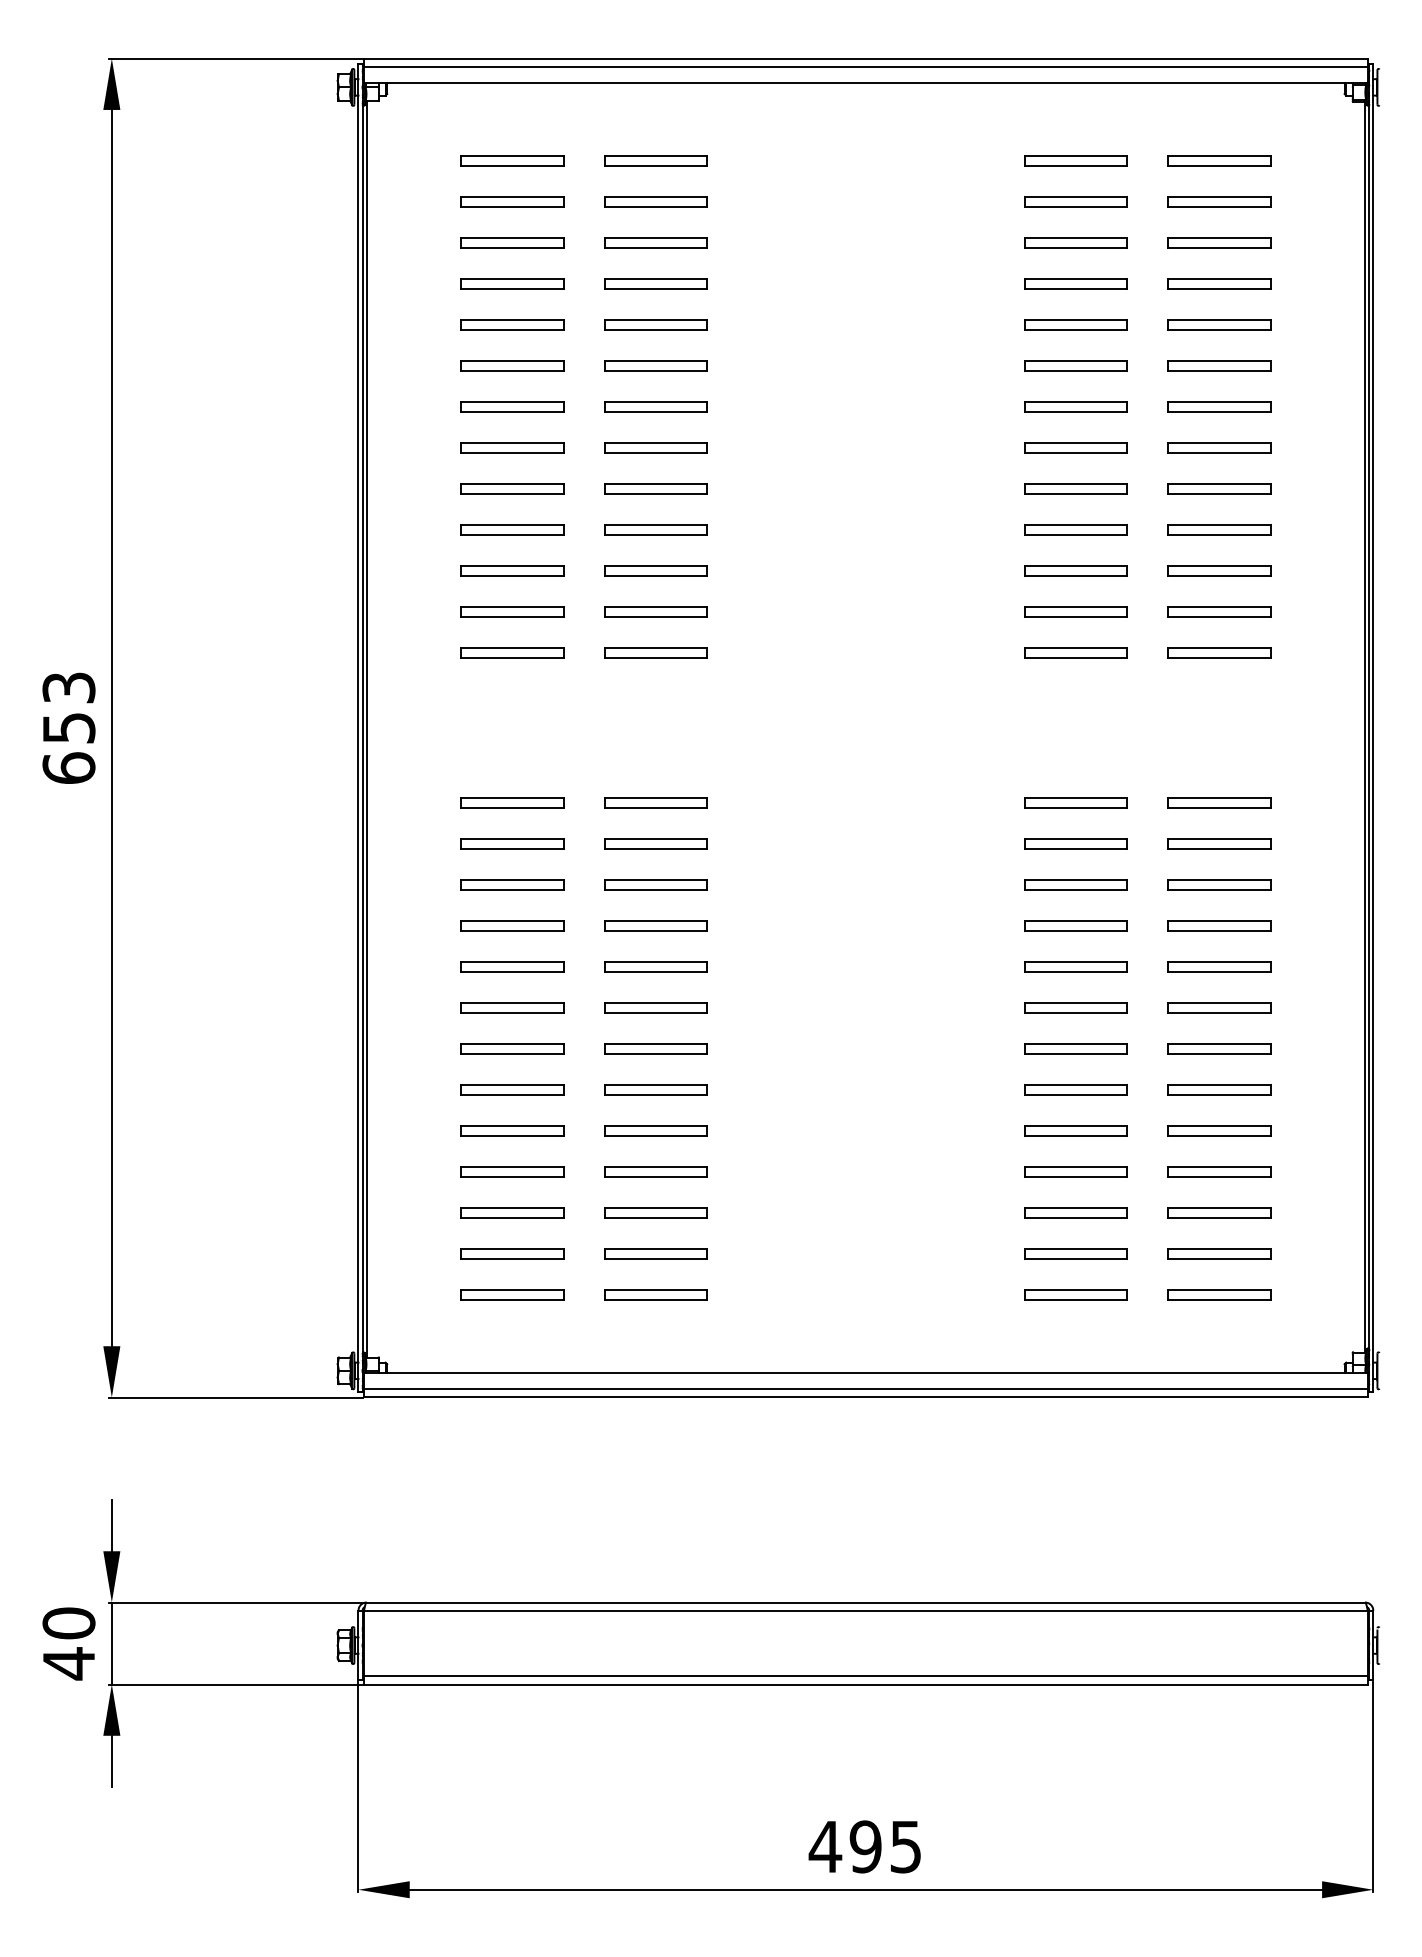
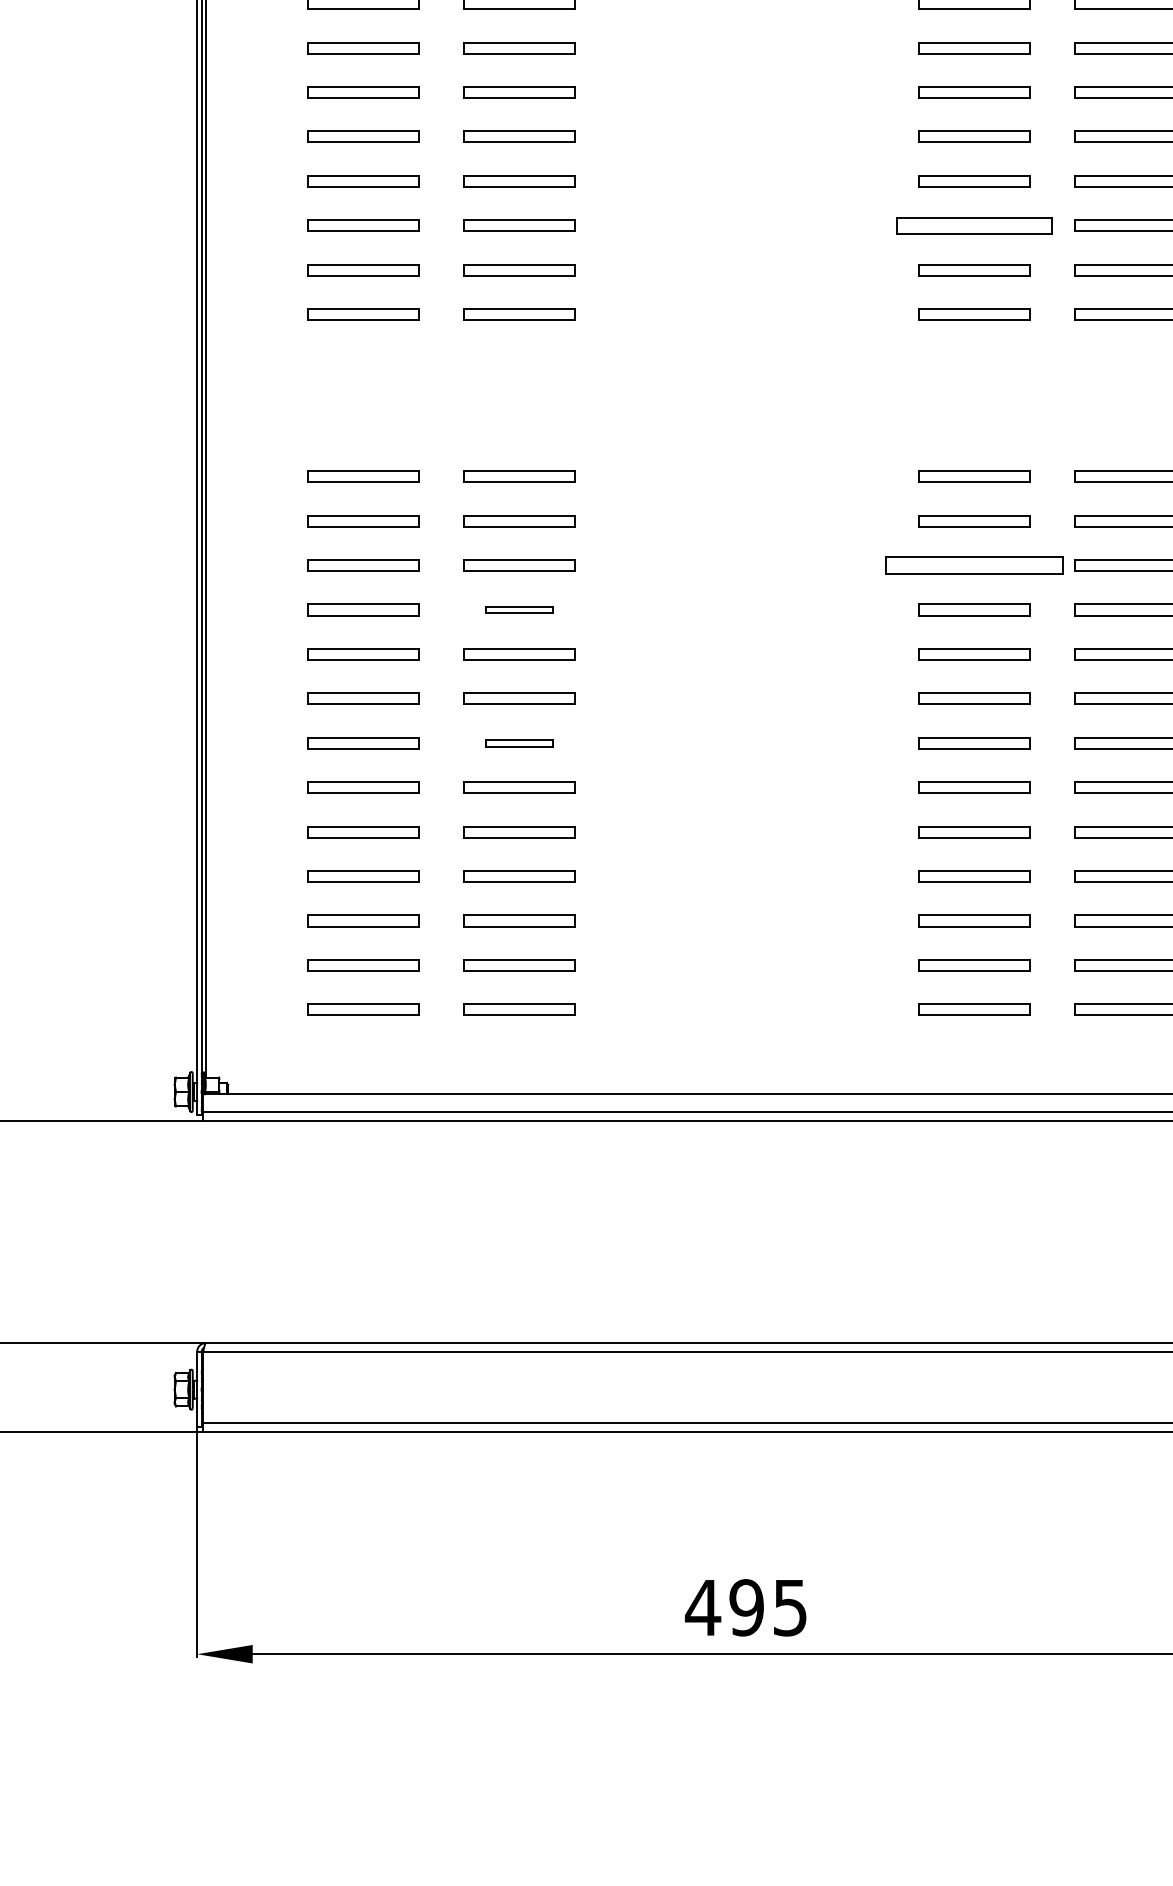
part: (1075, 570) -> (974, 224), size x1.4
part: (1075, 884) -> (974, 565), size x1.6
part: (655, 925) -> (518, 609), size x0.6
part: (655, 1048) -> (518, 742), size x0.6

